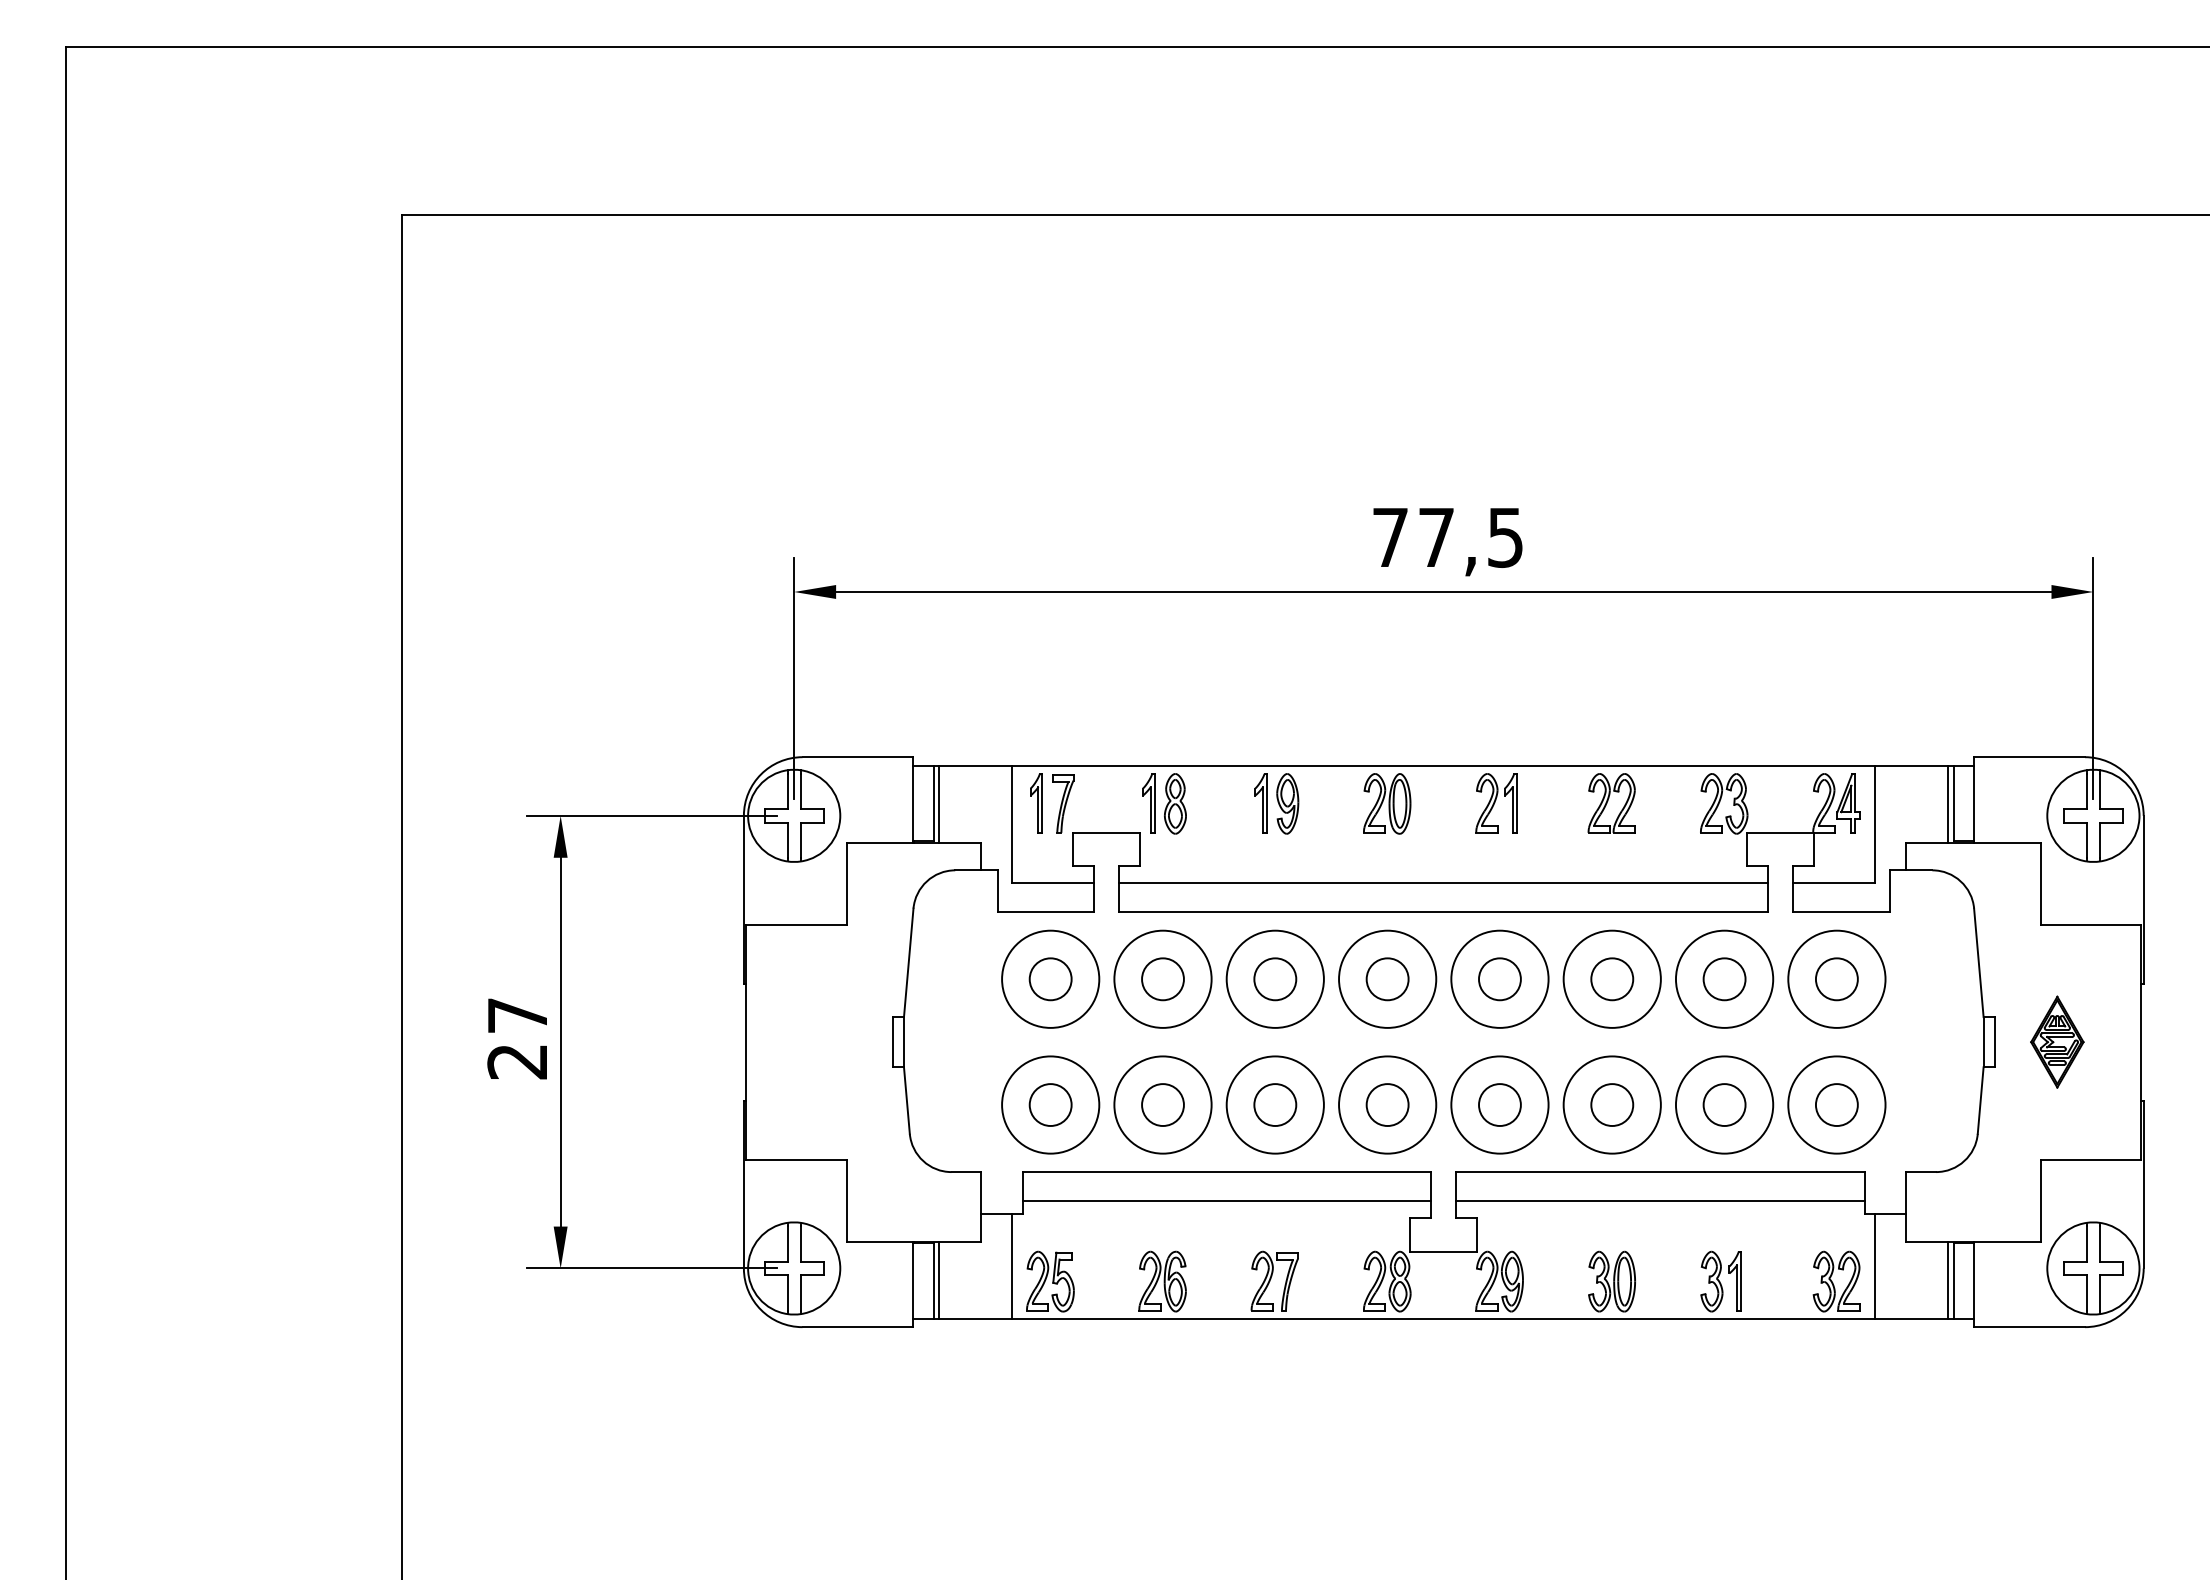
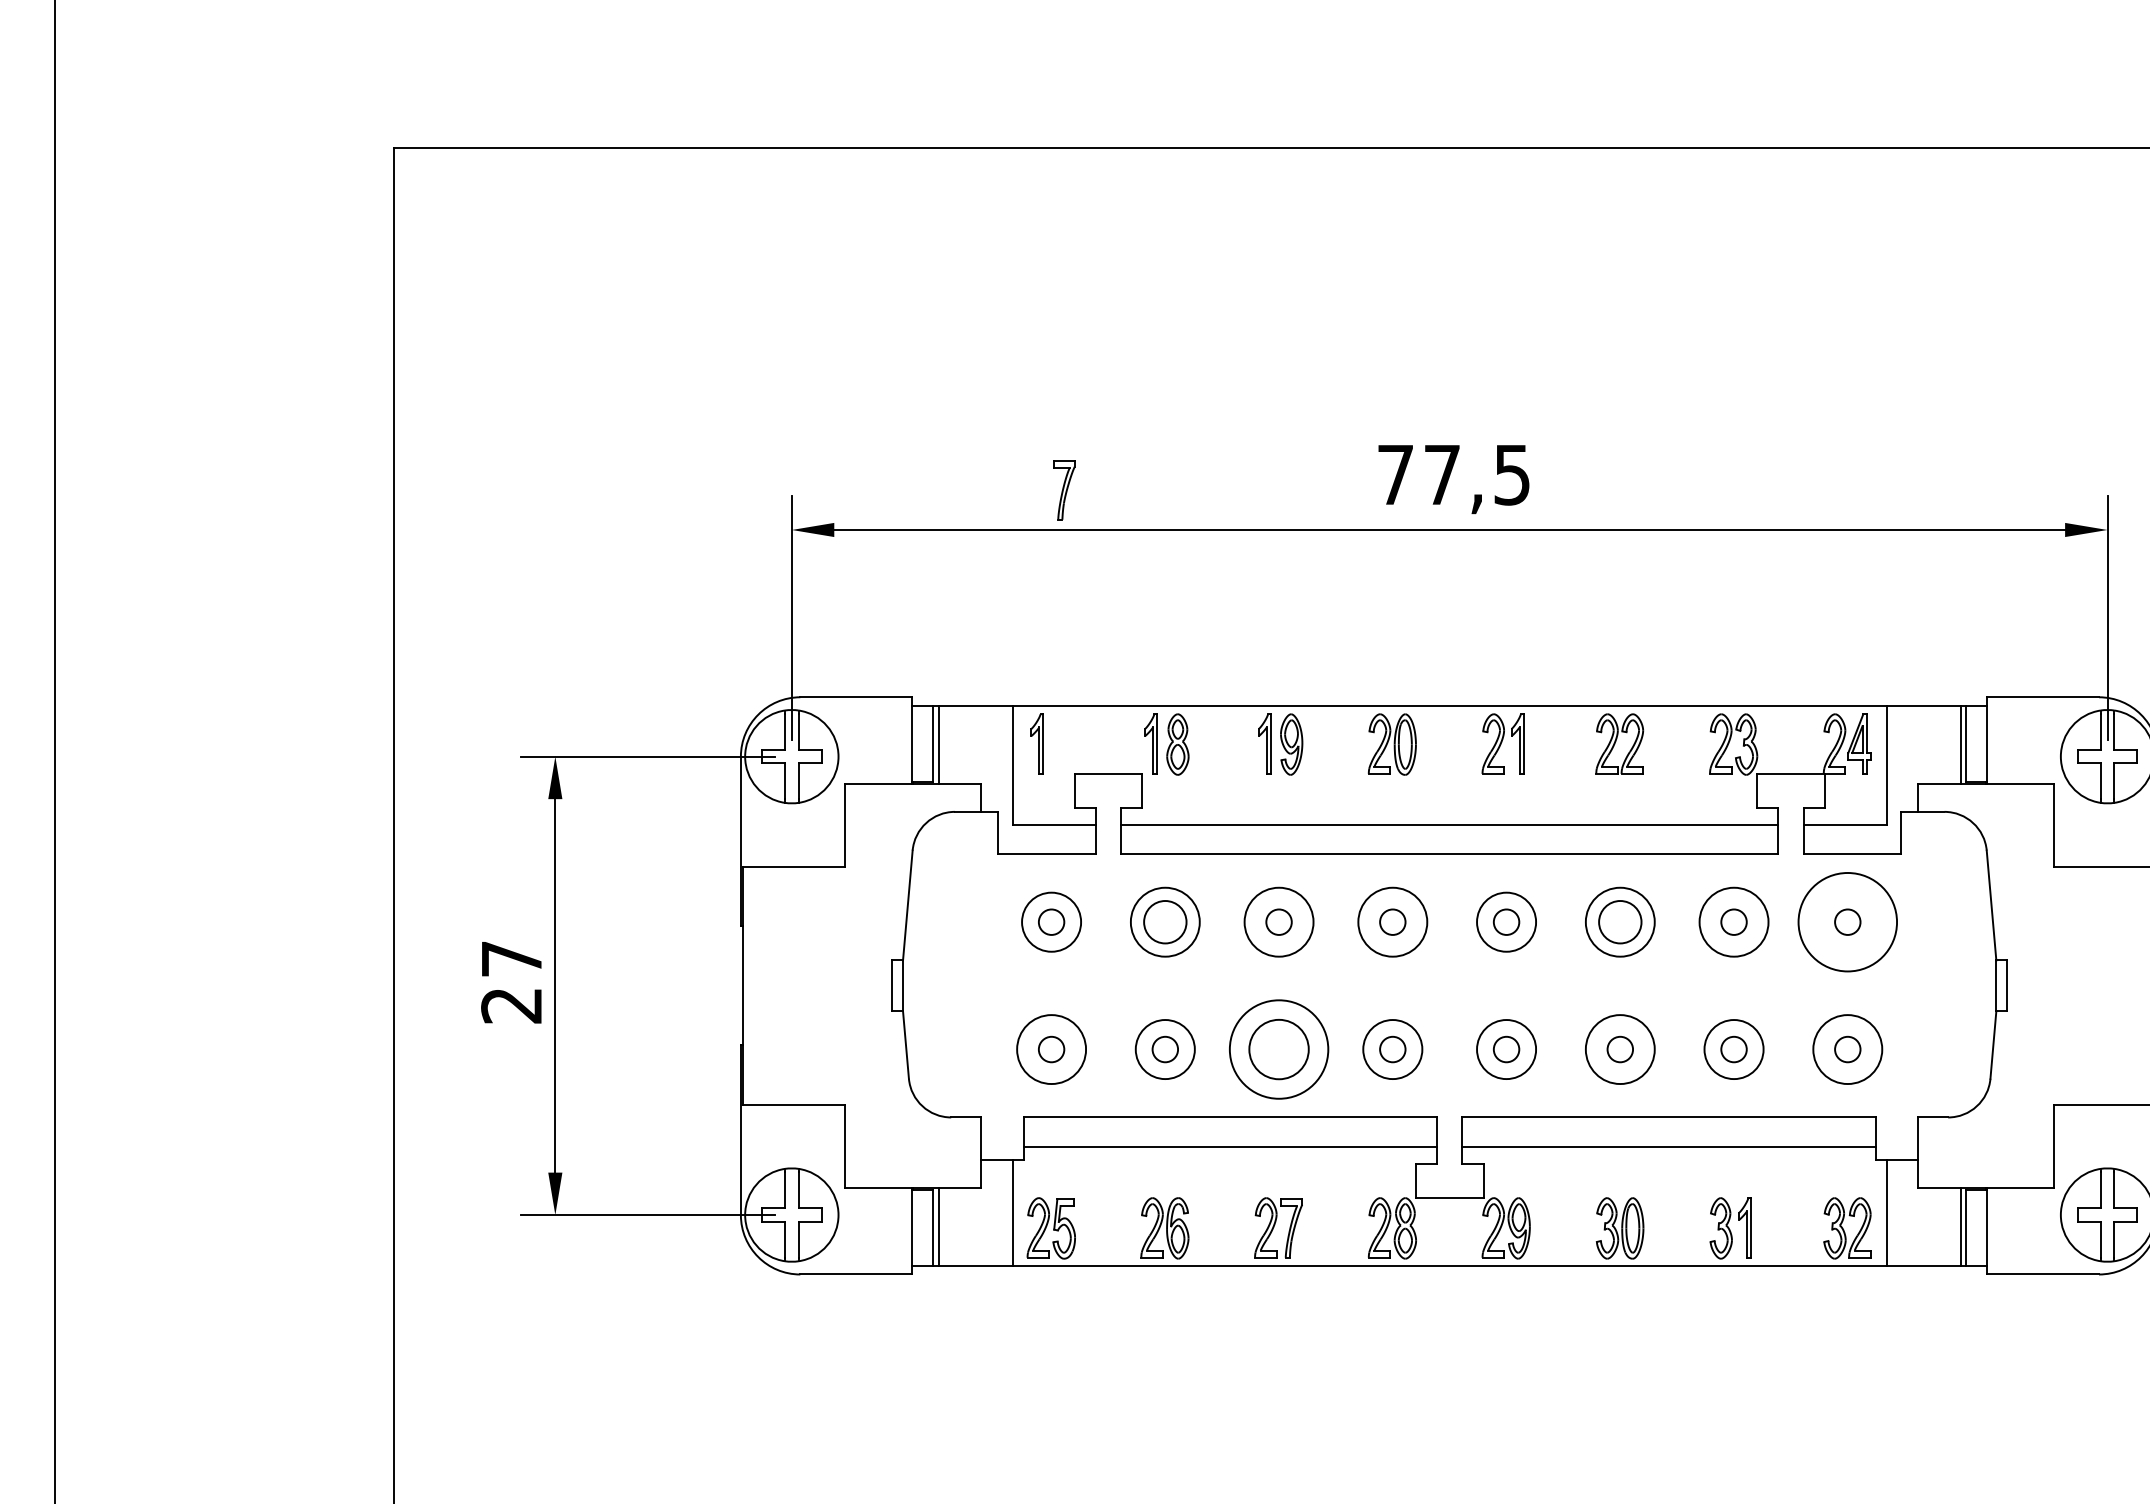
part: (1063, 803) -> (1064, 489), moved
circle: (1050, 978) -> (1051, 921), size x0.6
circle: (1162, 978) -> (1164, 921), size x0.7
circle: (1274, 978) -> (1278, 921), size x0.7
circle: (1387, 978) -> (1392, 921), size x0.7
circle: (1499, 978) -> (1506, 921), size x0.6
circle: (1611, 978) -> (1619, 921), size x0.7
circle: (1724, 978) -> (1733, 921), size x0.7
circle: (1050, 979) -> (1051, 922), size x0.6
circle: (1275, 979) -> (1279, 922), size x0.6
circle: (1387, 979) -> (1392, 922), size x0.6
circle: (1499, 979) -> (1506, 922), size x0.6
circle: (1724, 979) -> (1733, 922), size x0.6
circle: (1836, 979) -> (1847, 922), size x0.6
part: (2057, 1041) -> (2071, 985), removed
circle: (1050, 1104) -> (1051, 1049), size x0.6
circle: (1050, 1104) -> (1051, 1049), size x0.7
circle: (1162, 1104) -> (1164, 1049), size x0.6
circle: (1162, 1104) -> (1164, 1049), size x0.6
circle: (1275, 1104) -> (1279, 1049), size x1.4
circle: (1387, 1104) -> (1392, 1049), size x0.6
circle: (1387, 1104) -> (1392, 1049), size x0.6
circle: (1499, 1104) -> (1506, 1049), size x0.6
circle: (1499, 1104) -> (1506, 1049), size x0.6
circle: (1611, 1104) -> (1619, 1049), size x0.7
circle: (1612, 1104) -> (1620, 1049), size x0.6
circle: (1724, 1104) -> (1733, 1049), size x0.6
circle: (1724, 1104) -> (1733, 1049), size x0.6
circle: (1836, 1104) -> (1847, 1049), size x0.6
circle: (1836, 1104) -> (1847, 1049), size x0.7

